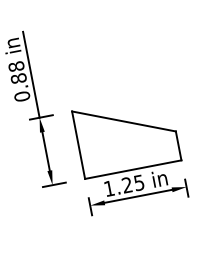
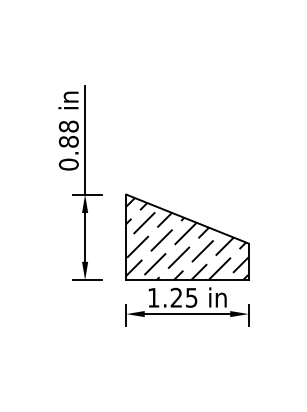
hatch: (127, 137) -> (187, 239), added

